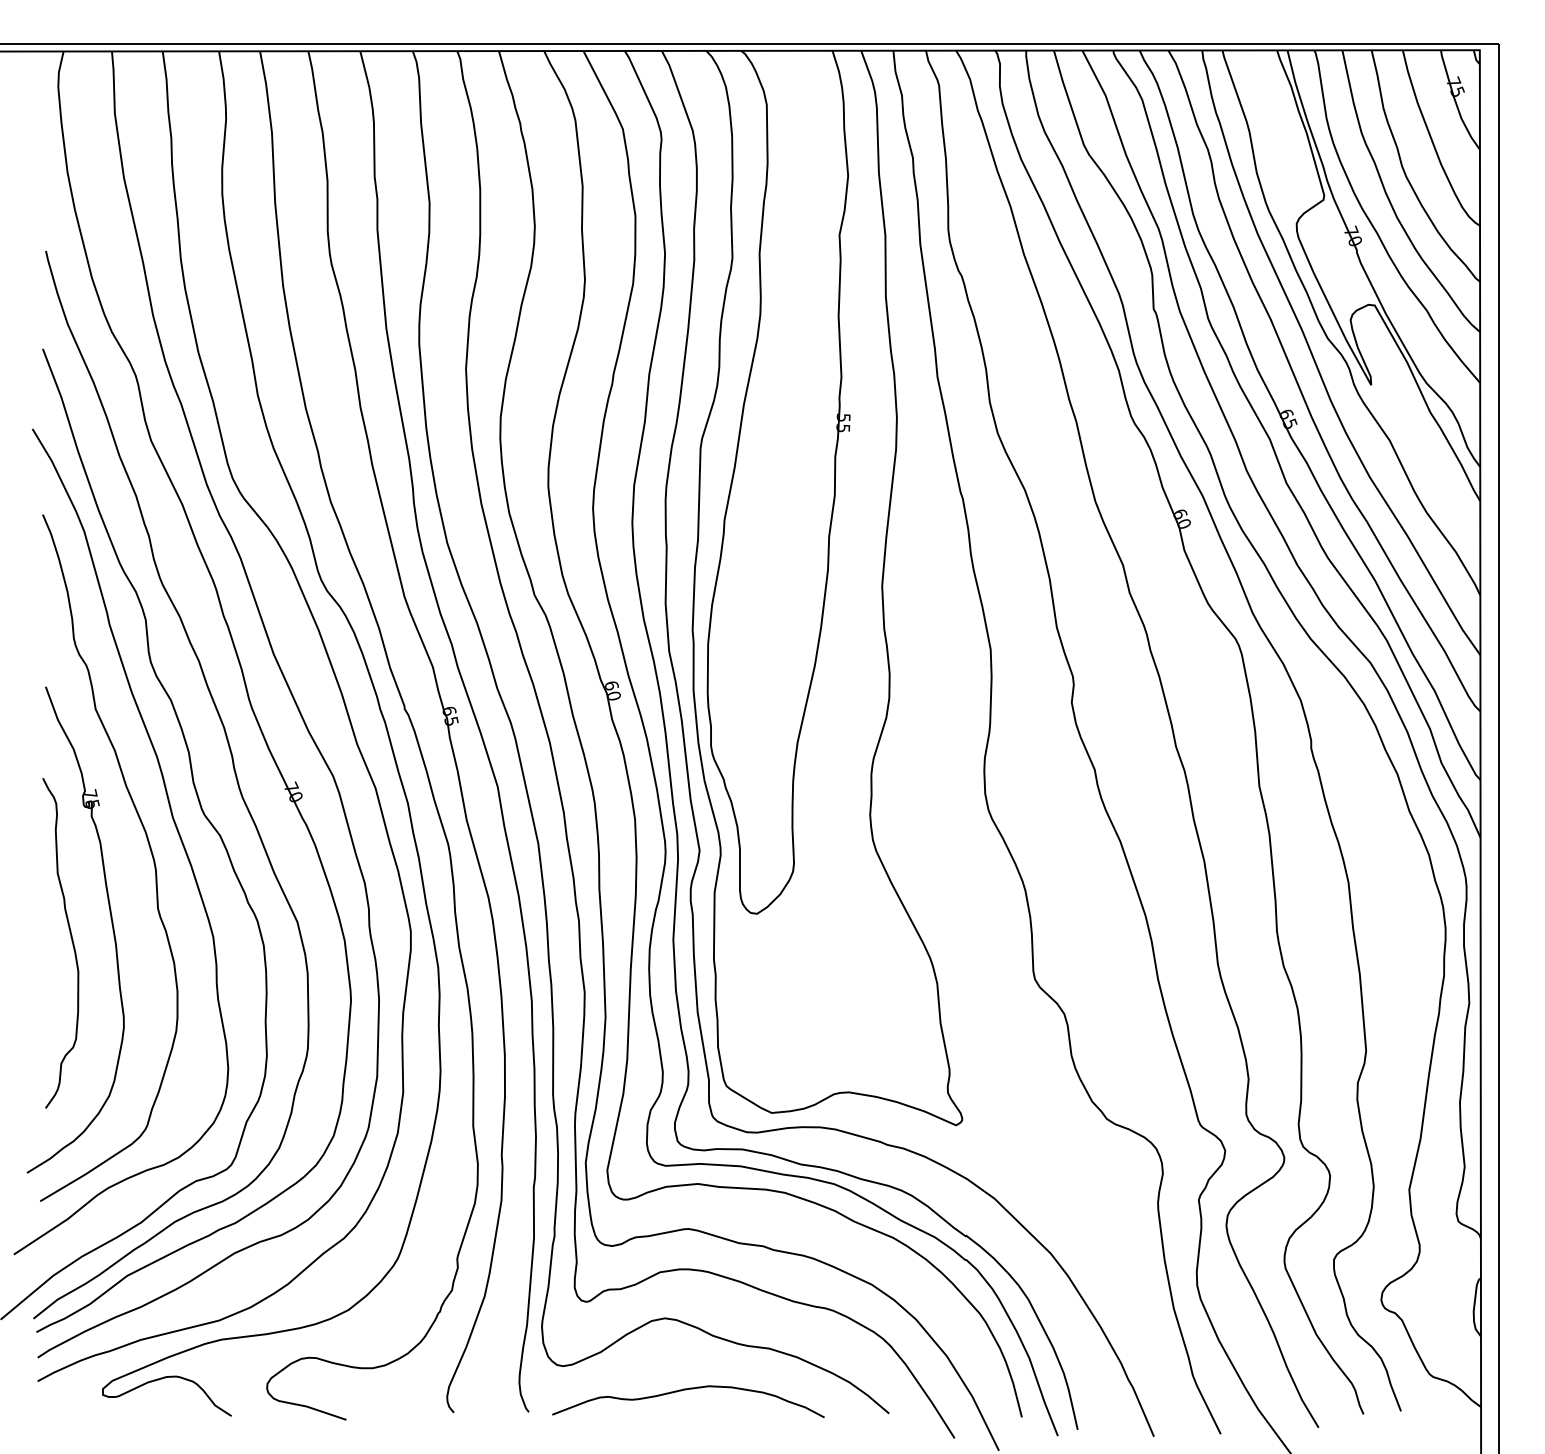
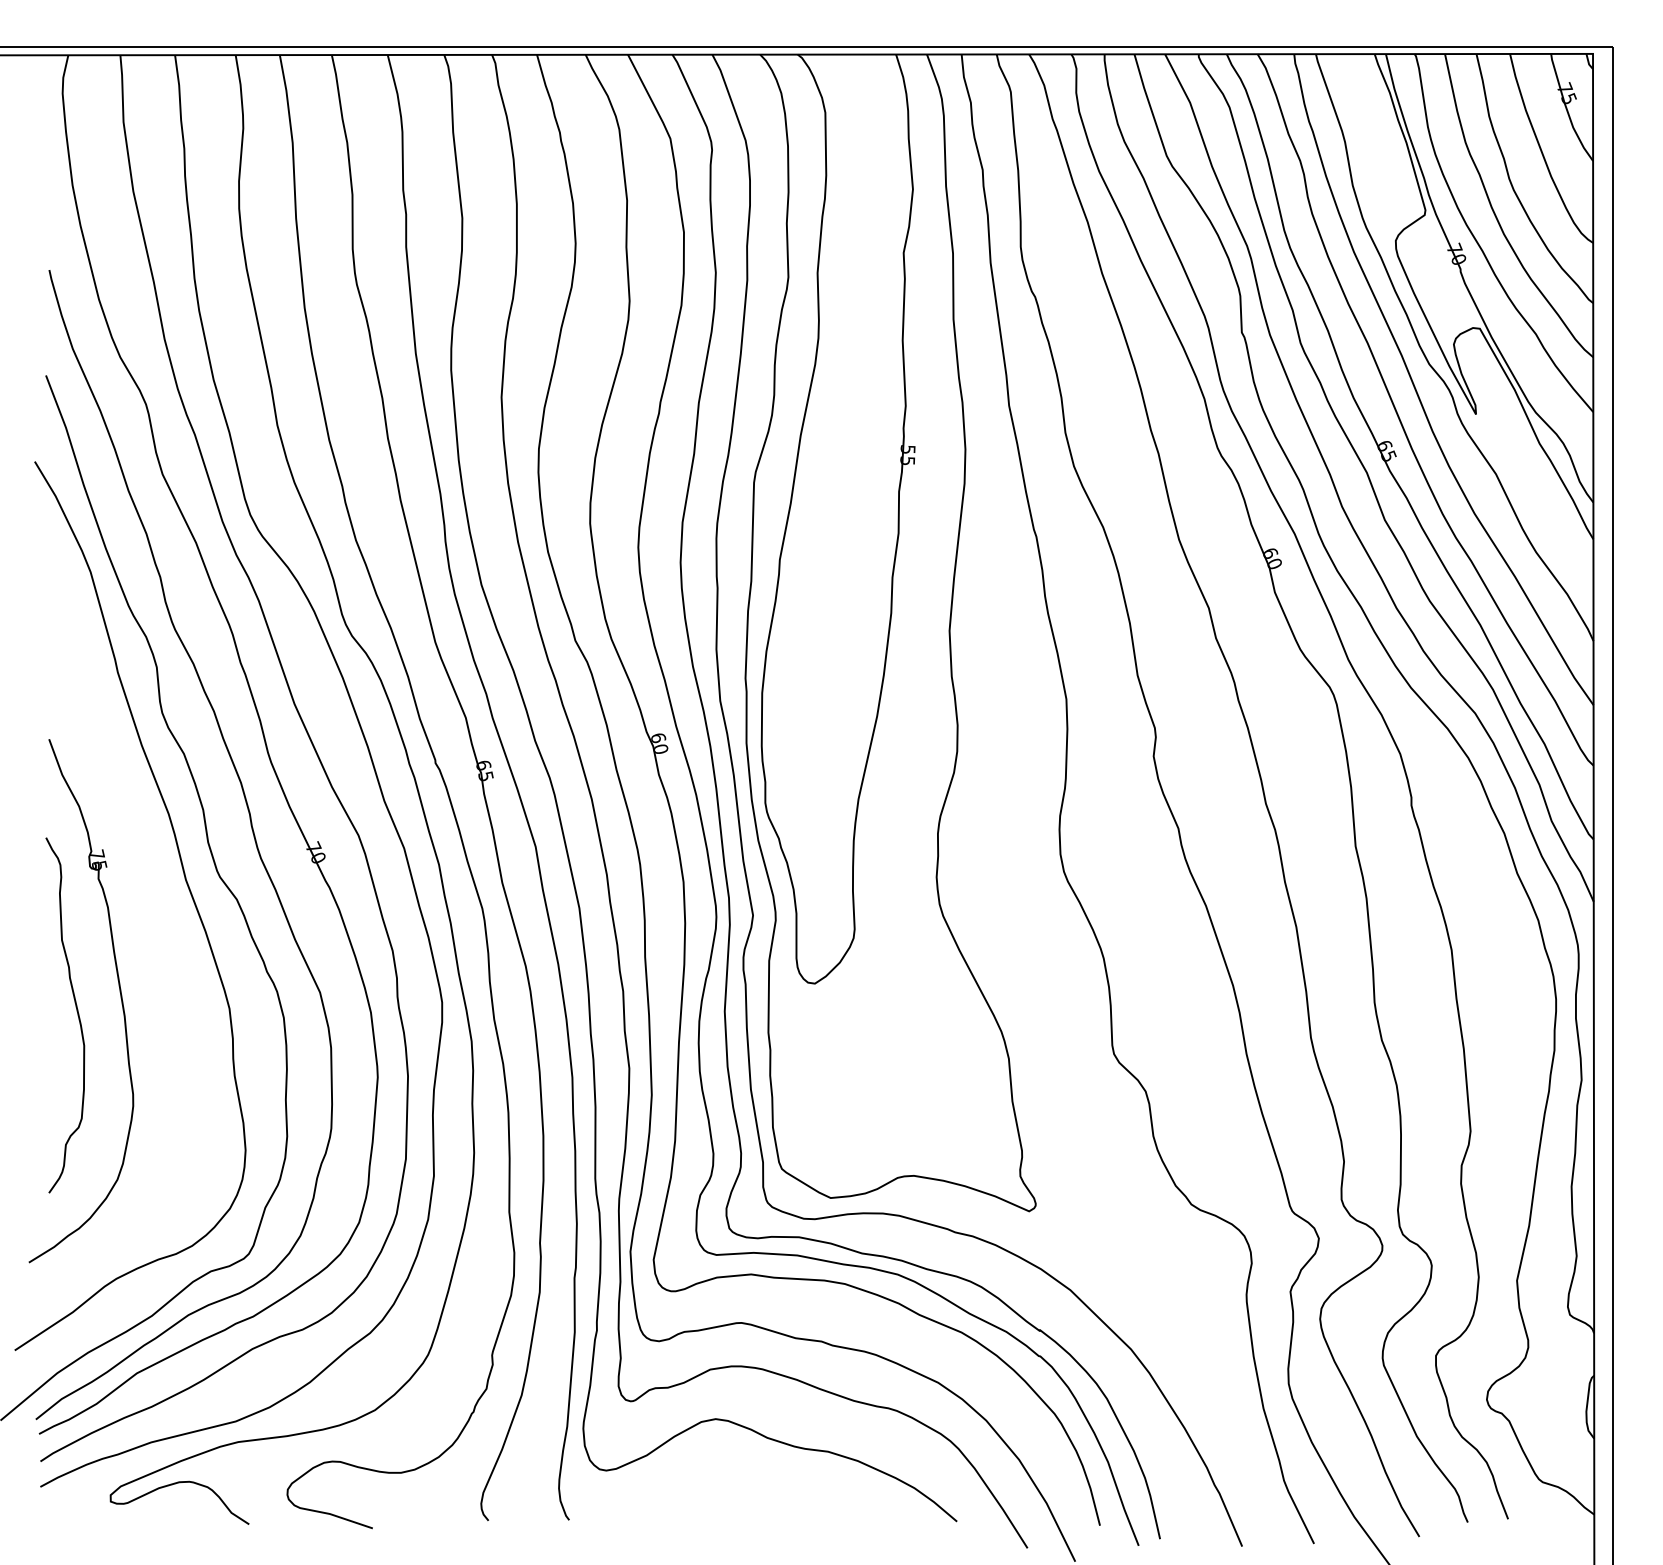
curve: (148, 844) -> (159, 909), removed
curve: (687, 1390) -> (740, 1496), removed

